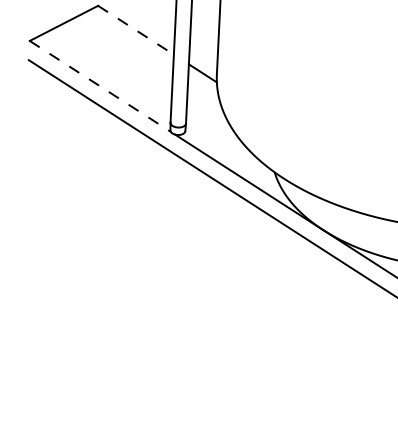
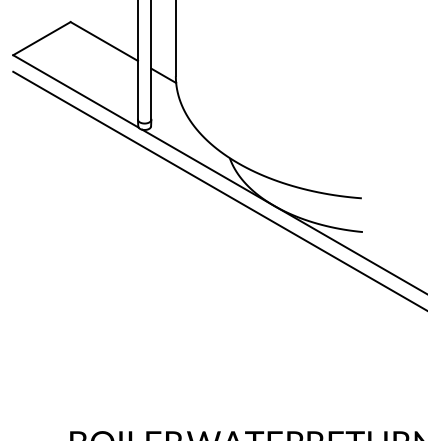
line: (136, 30) -> (104, 41), dashed -> solid
line: (100, 86) -> (76, 91), dashed -> solid

